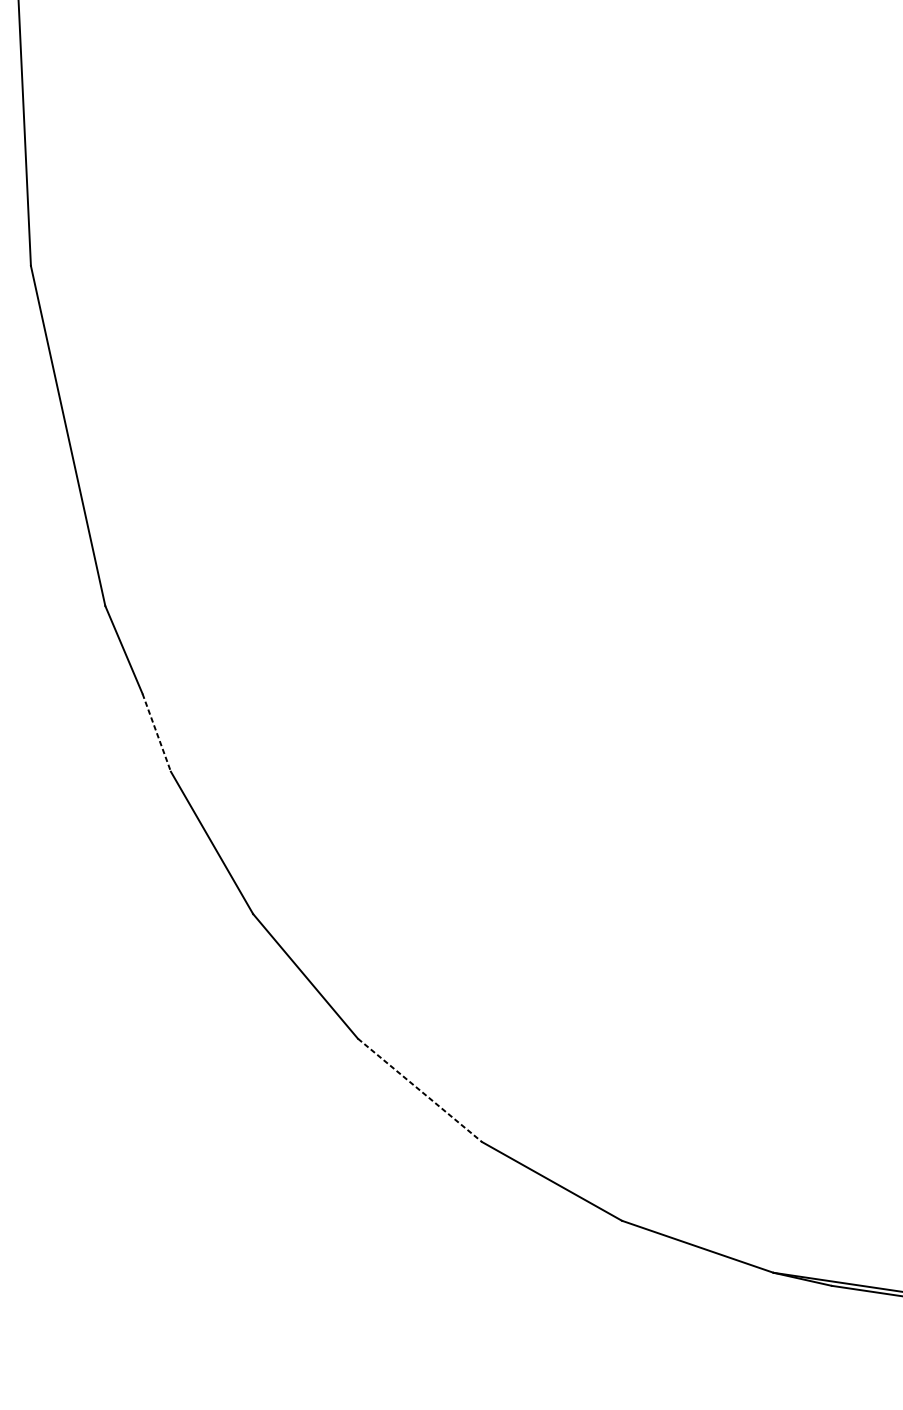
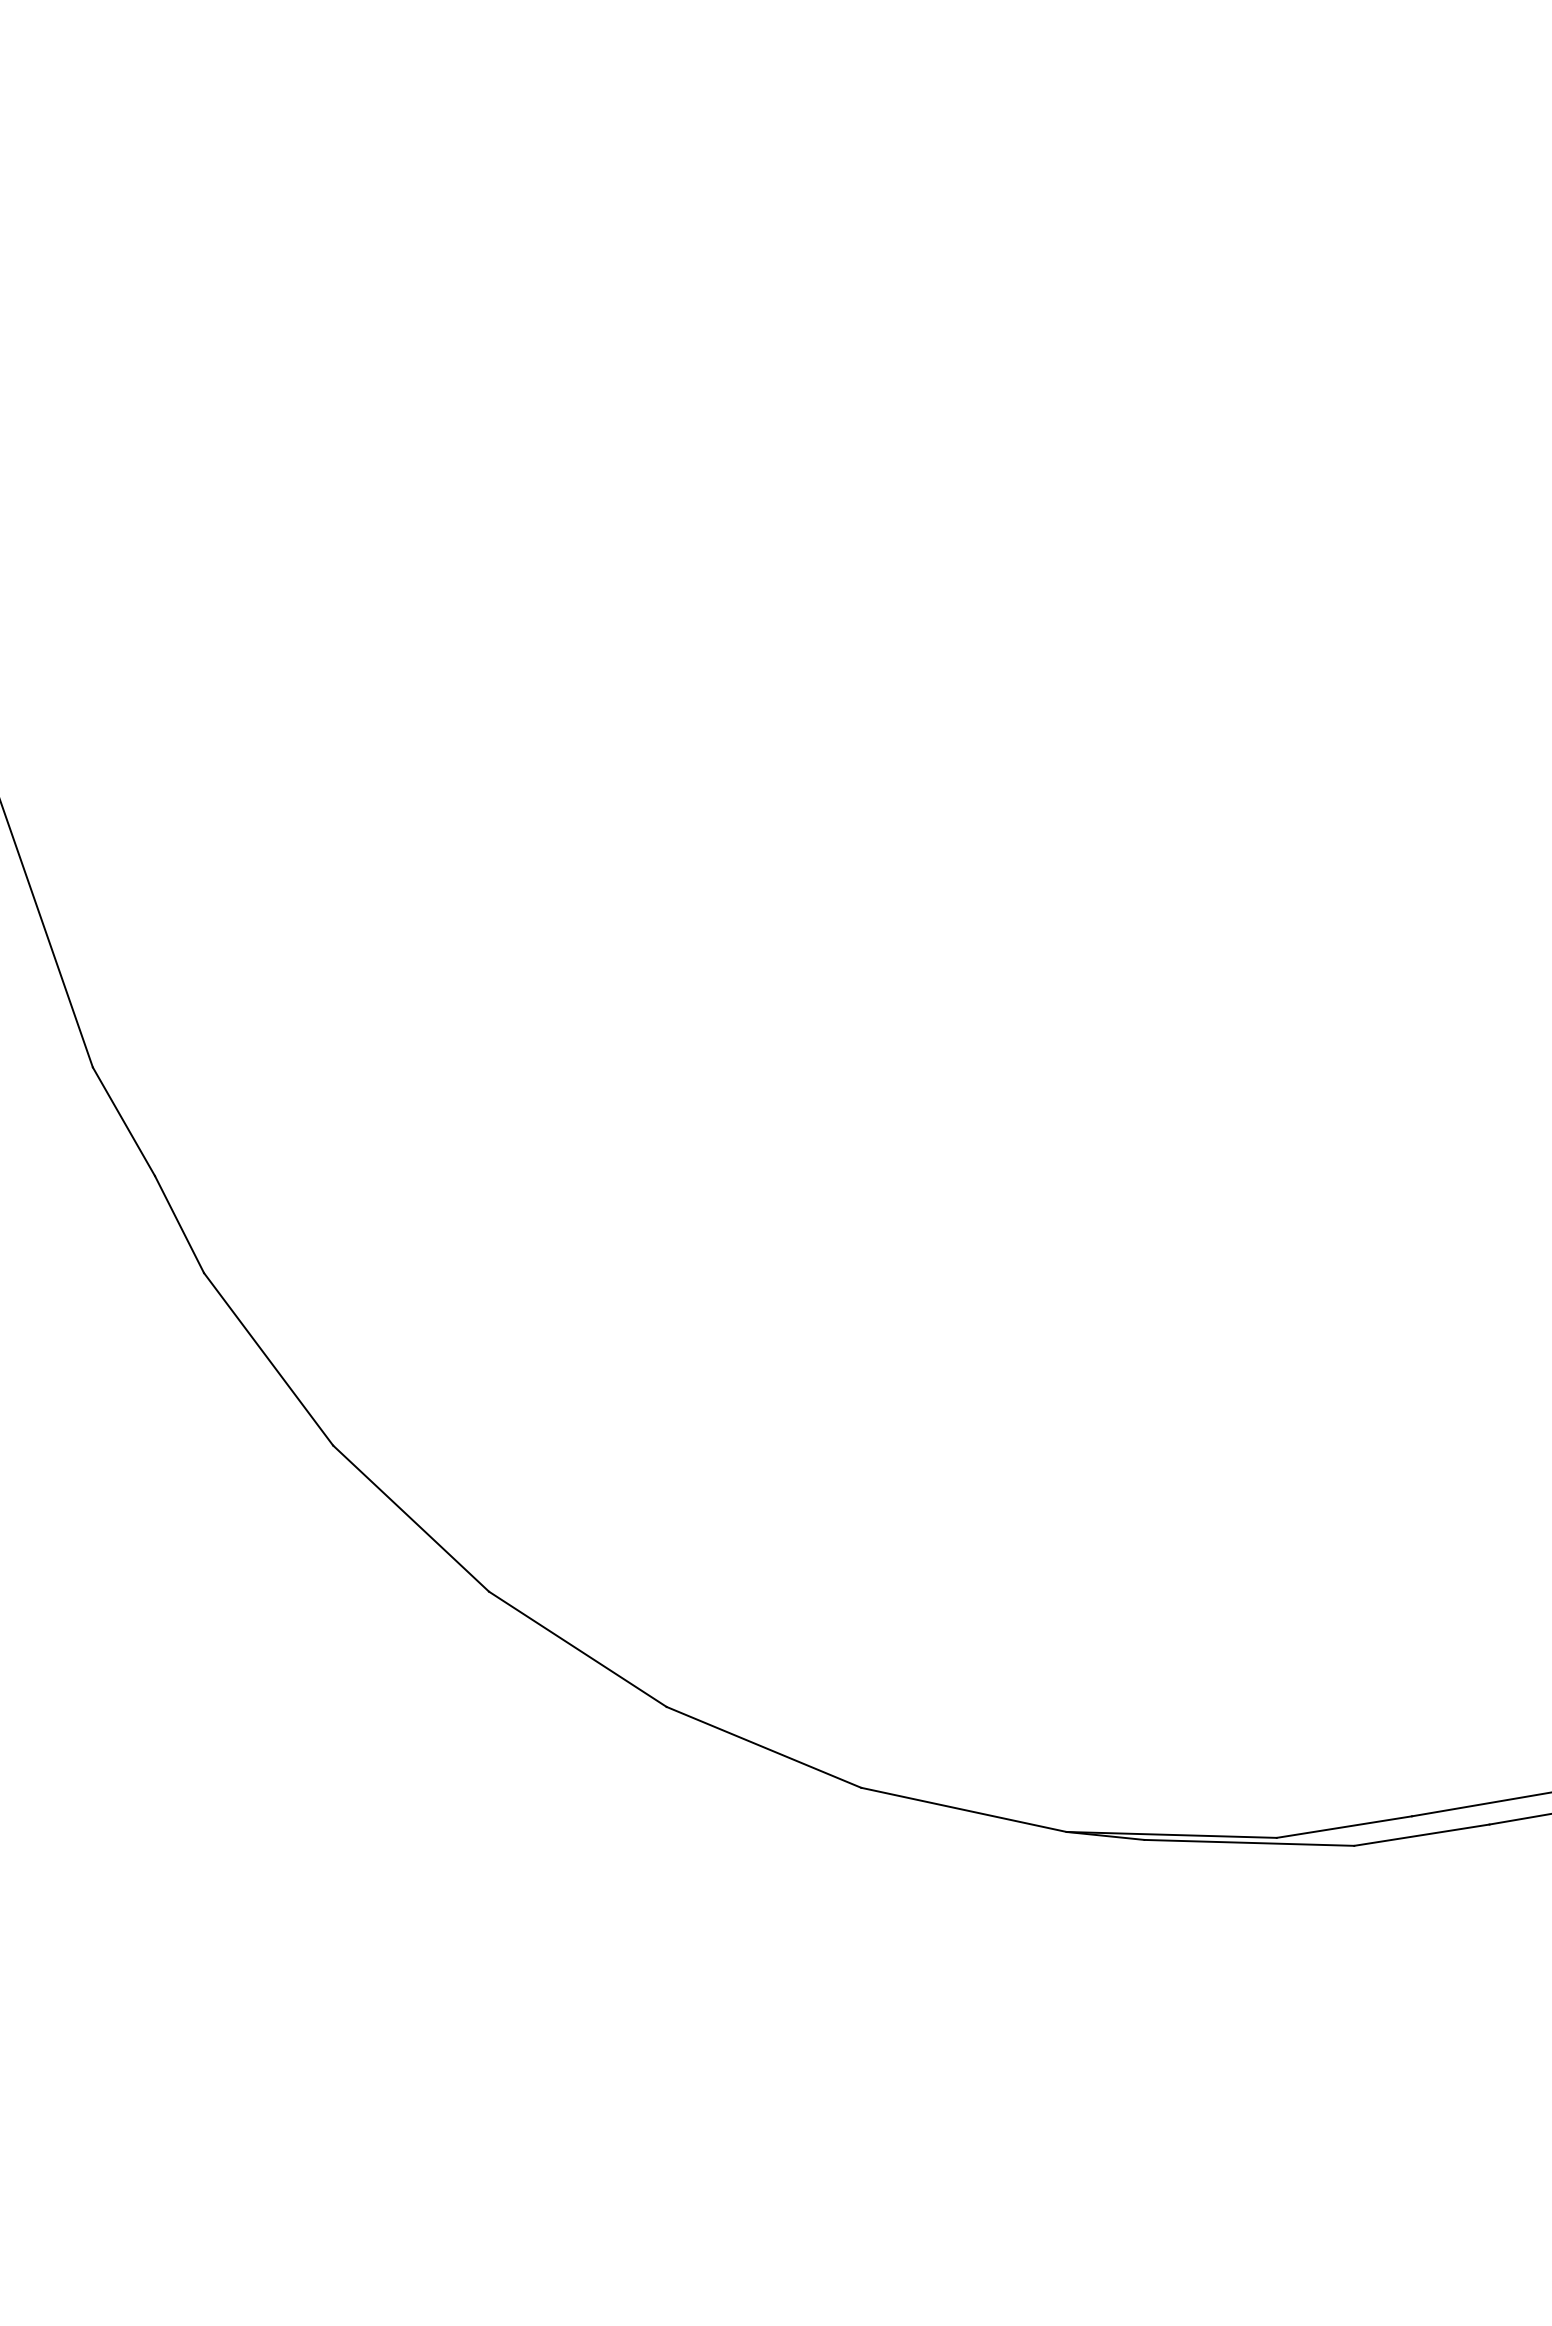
line: (156, 732) -> (179, 1224), dashed -> solid
line: (419, 1090) -> (577, 1649), dashed -> solid

